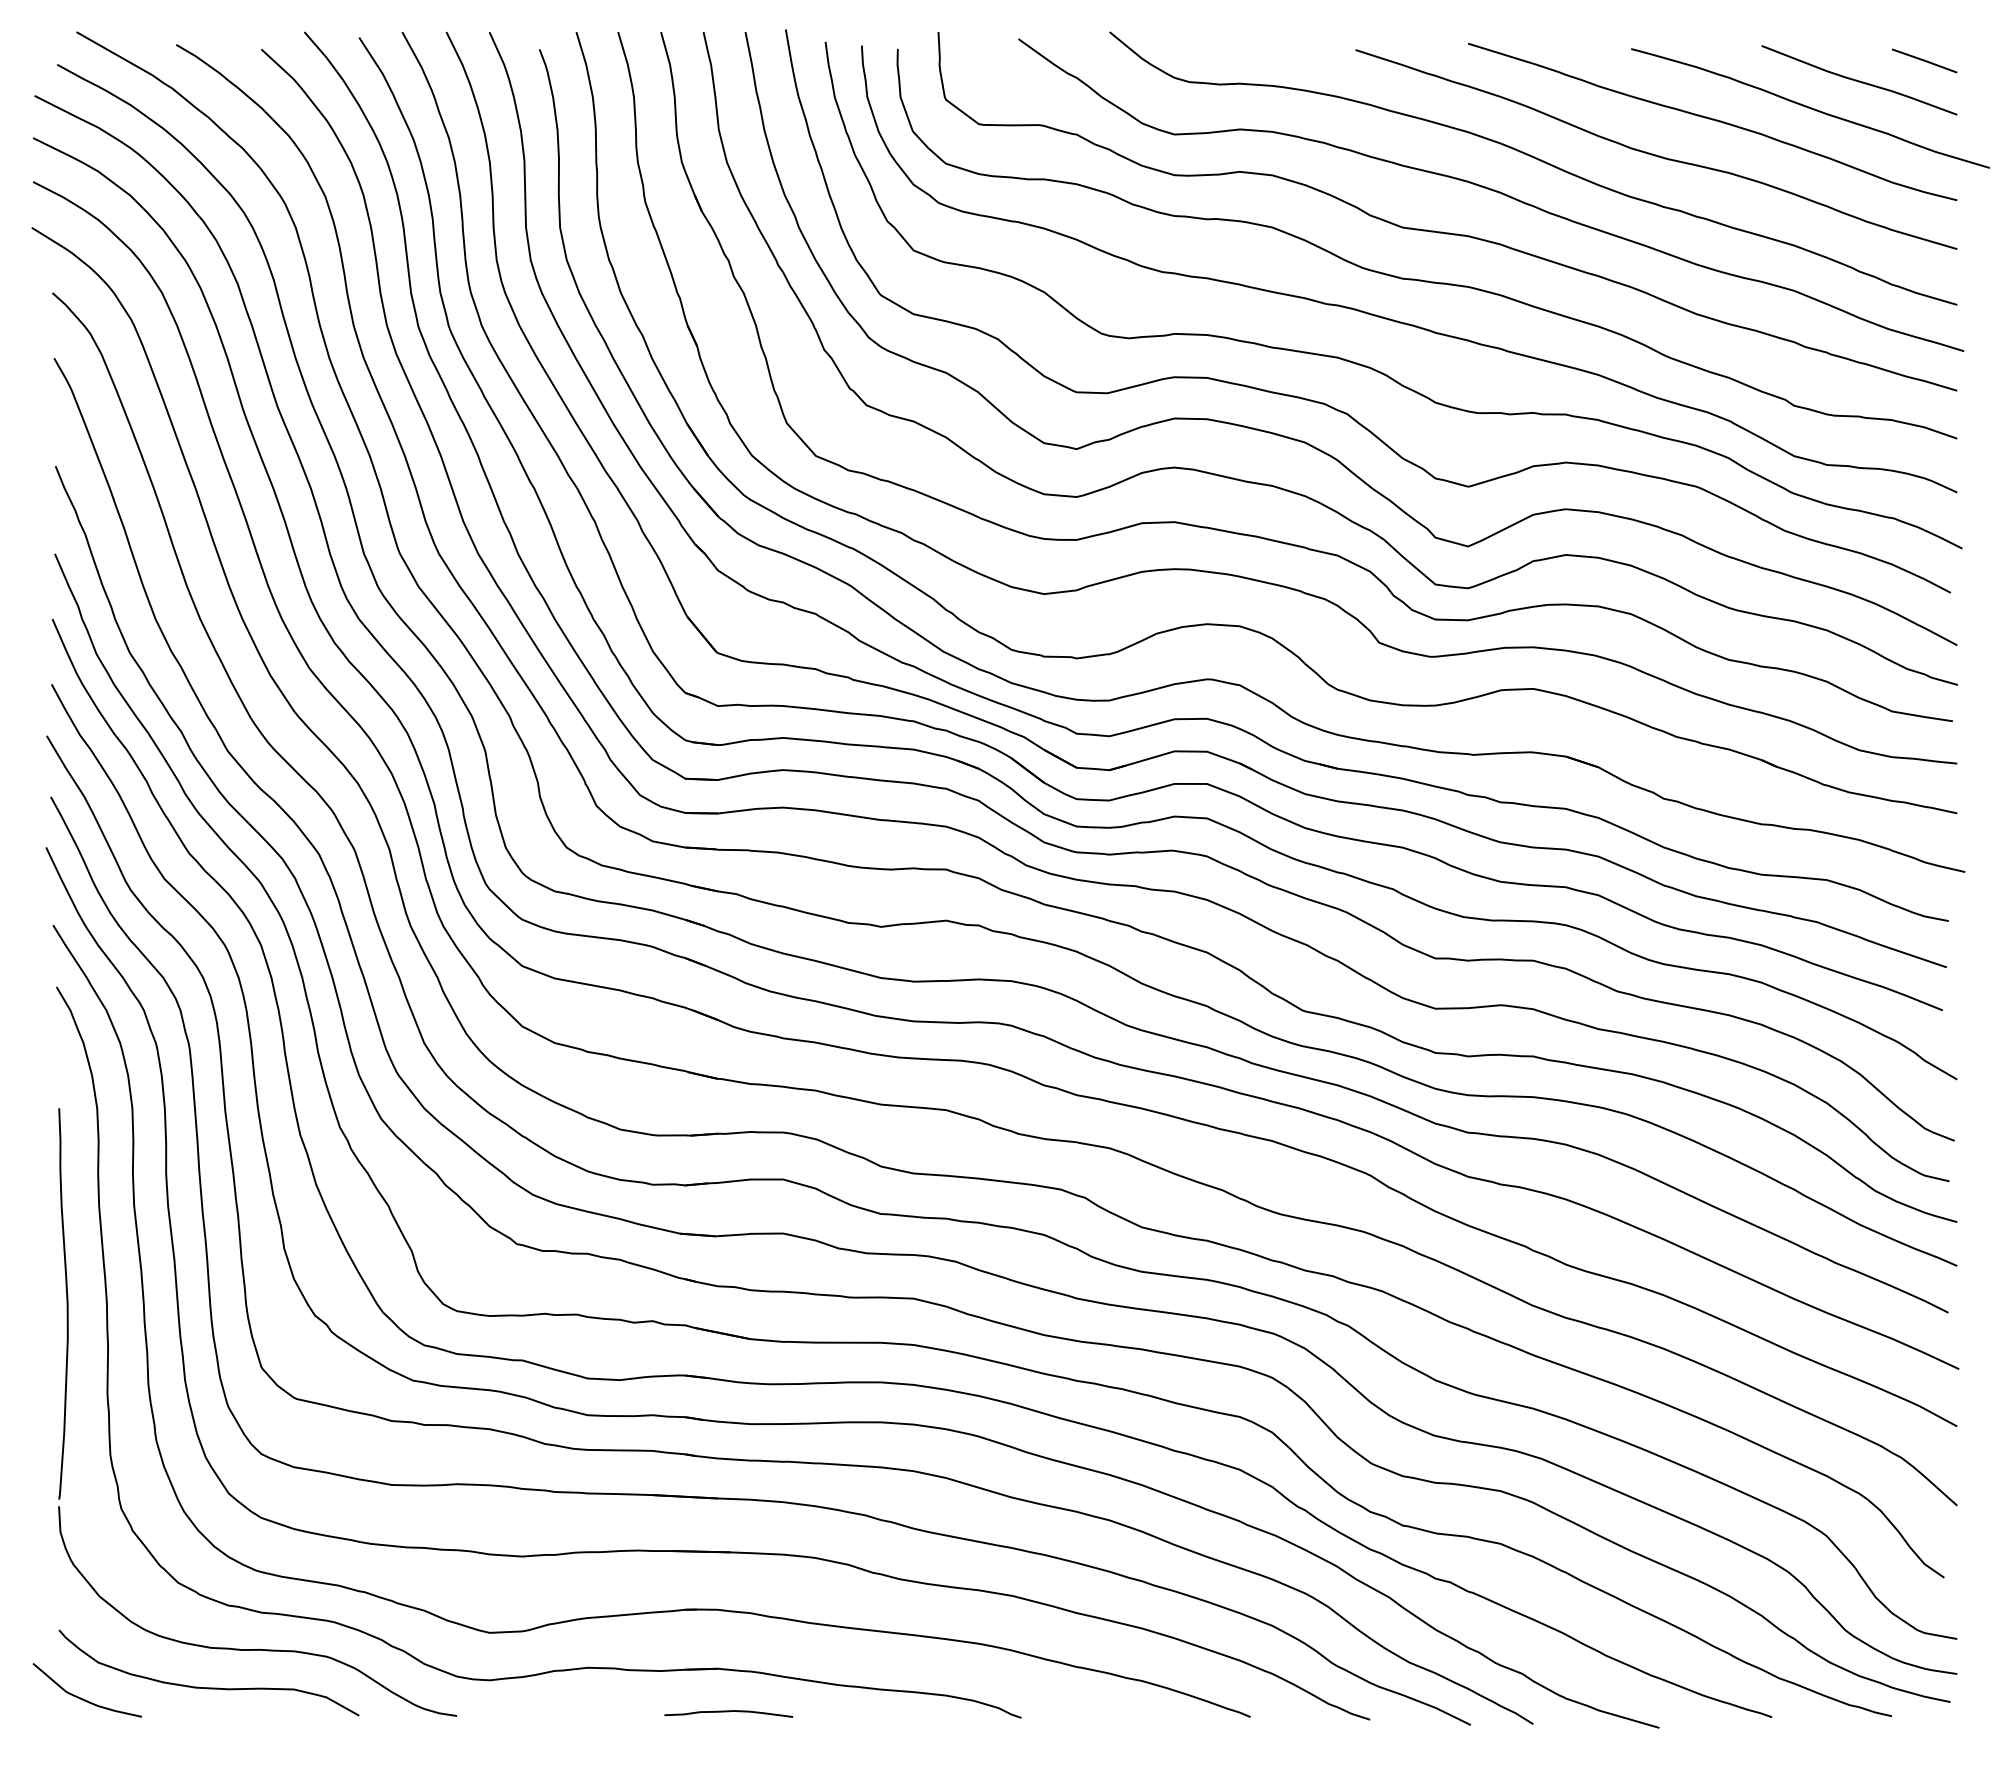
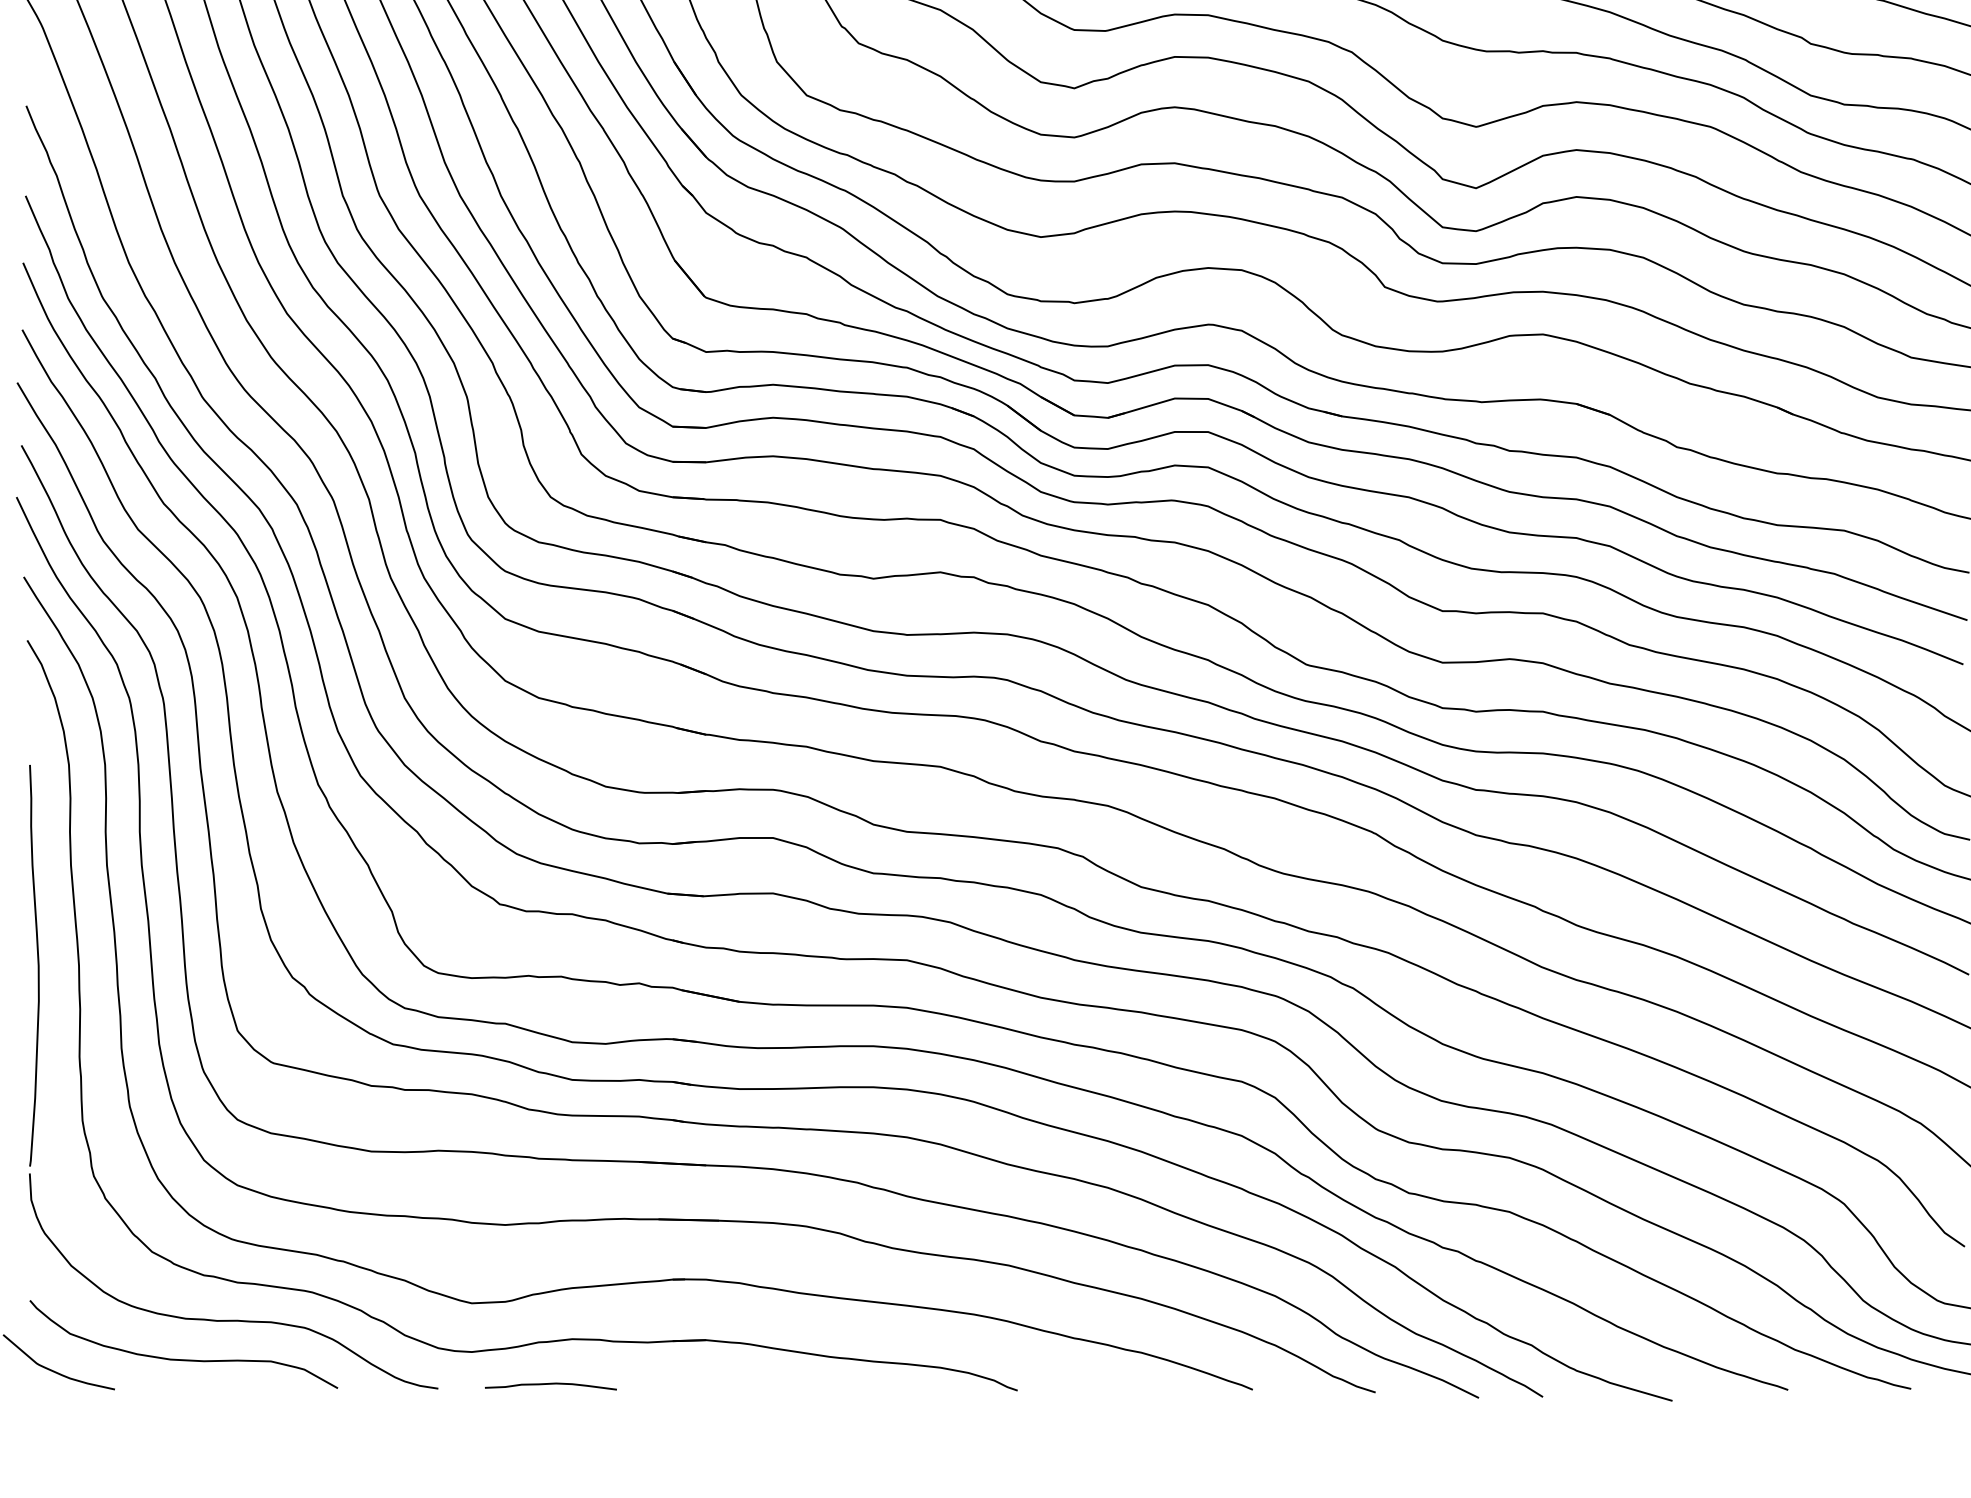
curve: (728, 1712) -> (550, 1385), moved

